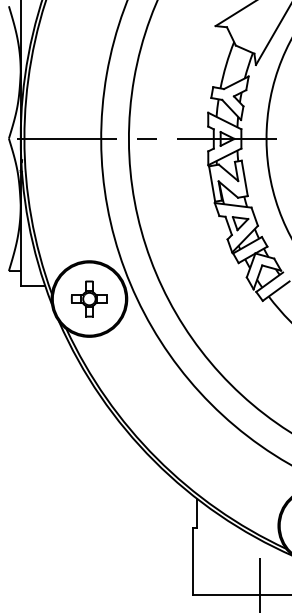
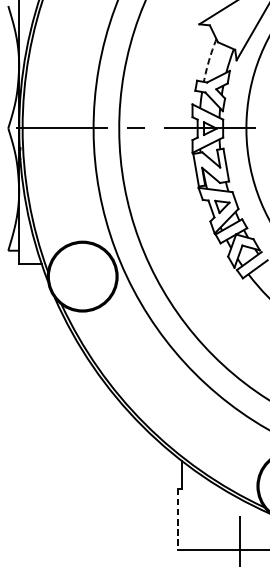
arc: (226, 64) -> (209, 59), solid -> dashed
part: (89, 298) -> (82, 276), removed
line: (192, 562) -> (177, 520), solid -> dashed

